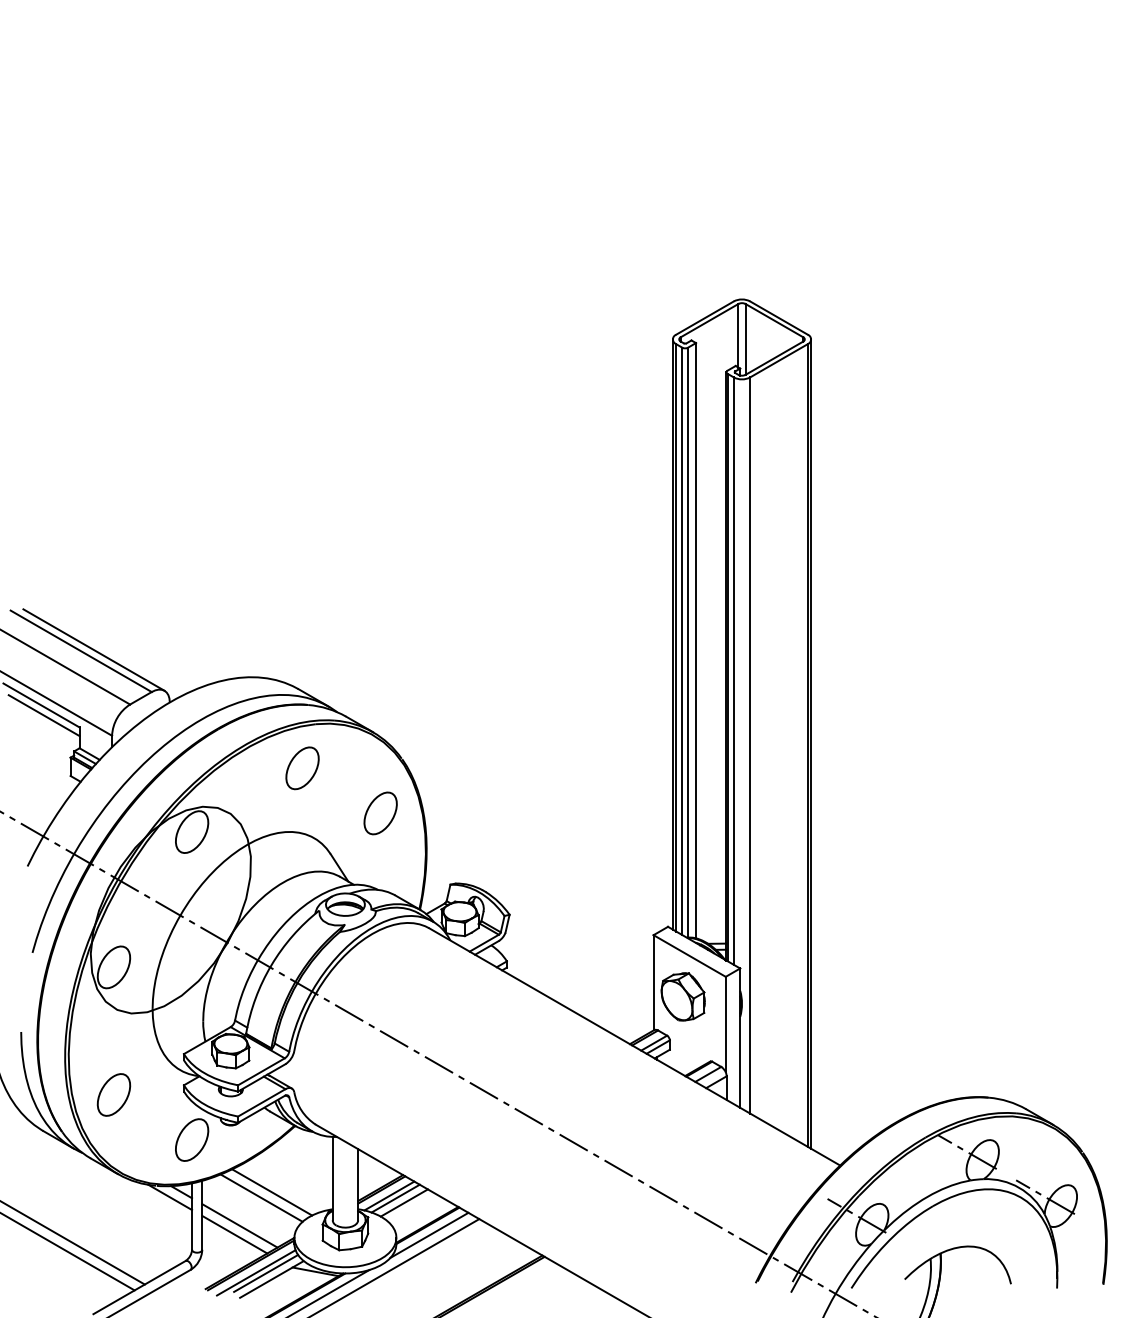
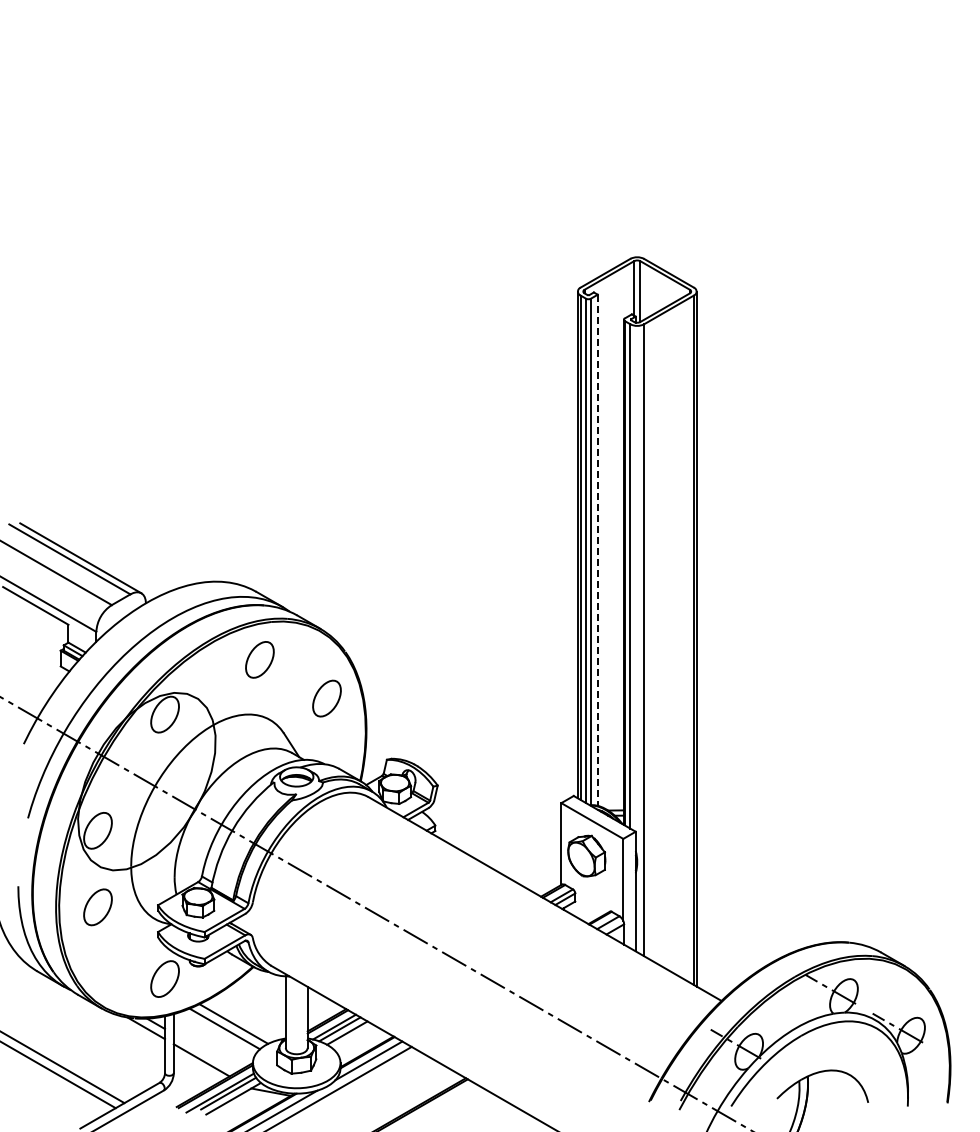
line: (695, 640) -> (597, 550), solid -> dashed
line: (43, 715) -> (37, 614), removed
part: (113, 1095) -> (97, 907), moved
line: (239, 1225) -> (205, 1052), removed

